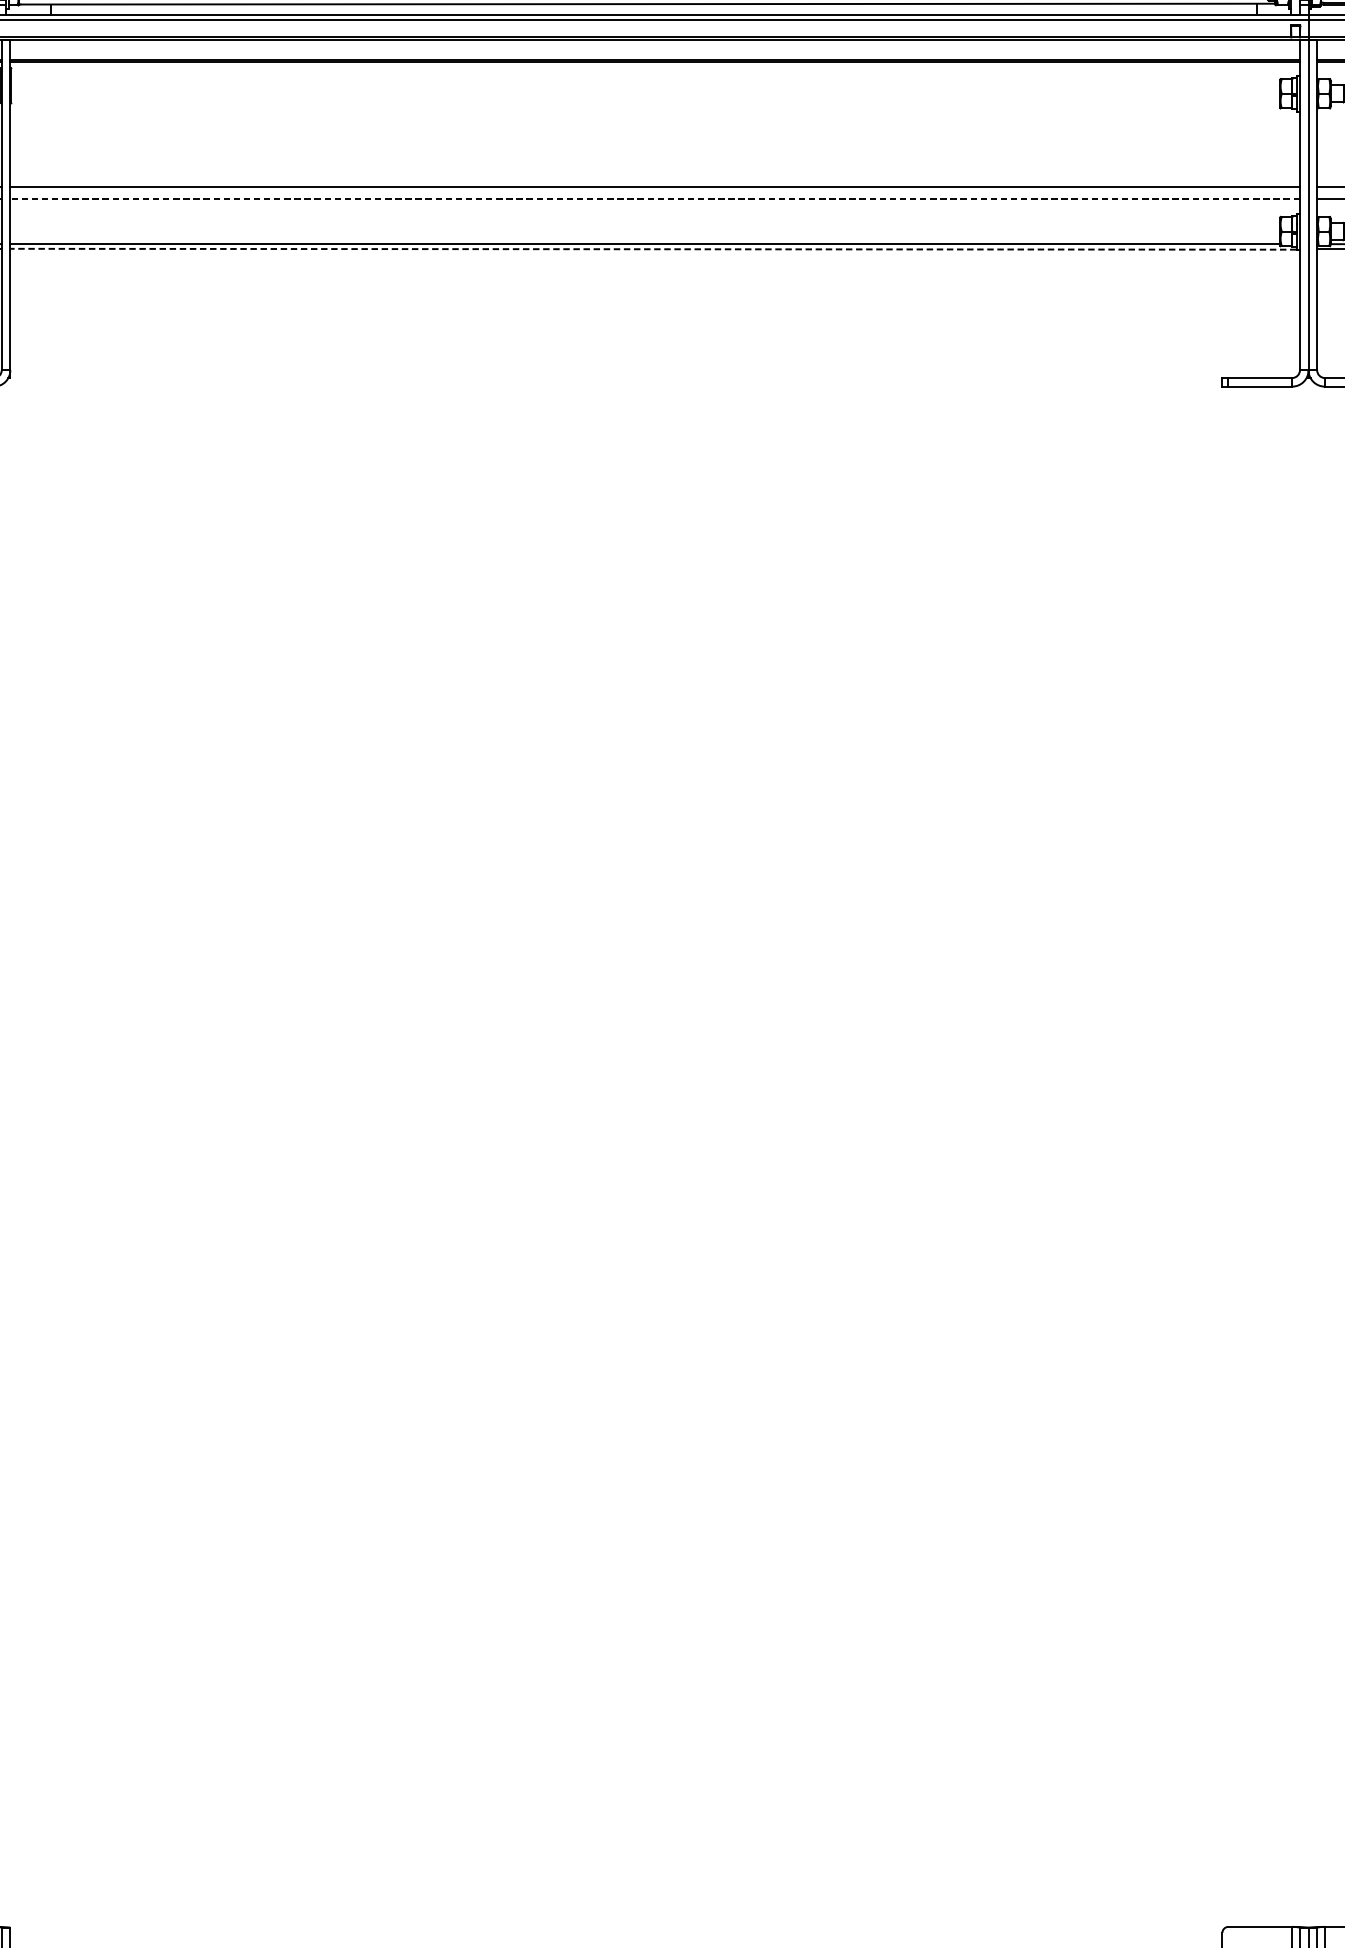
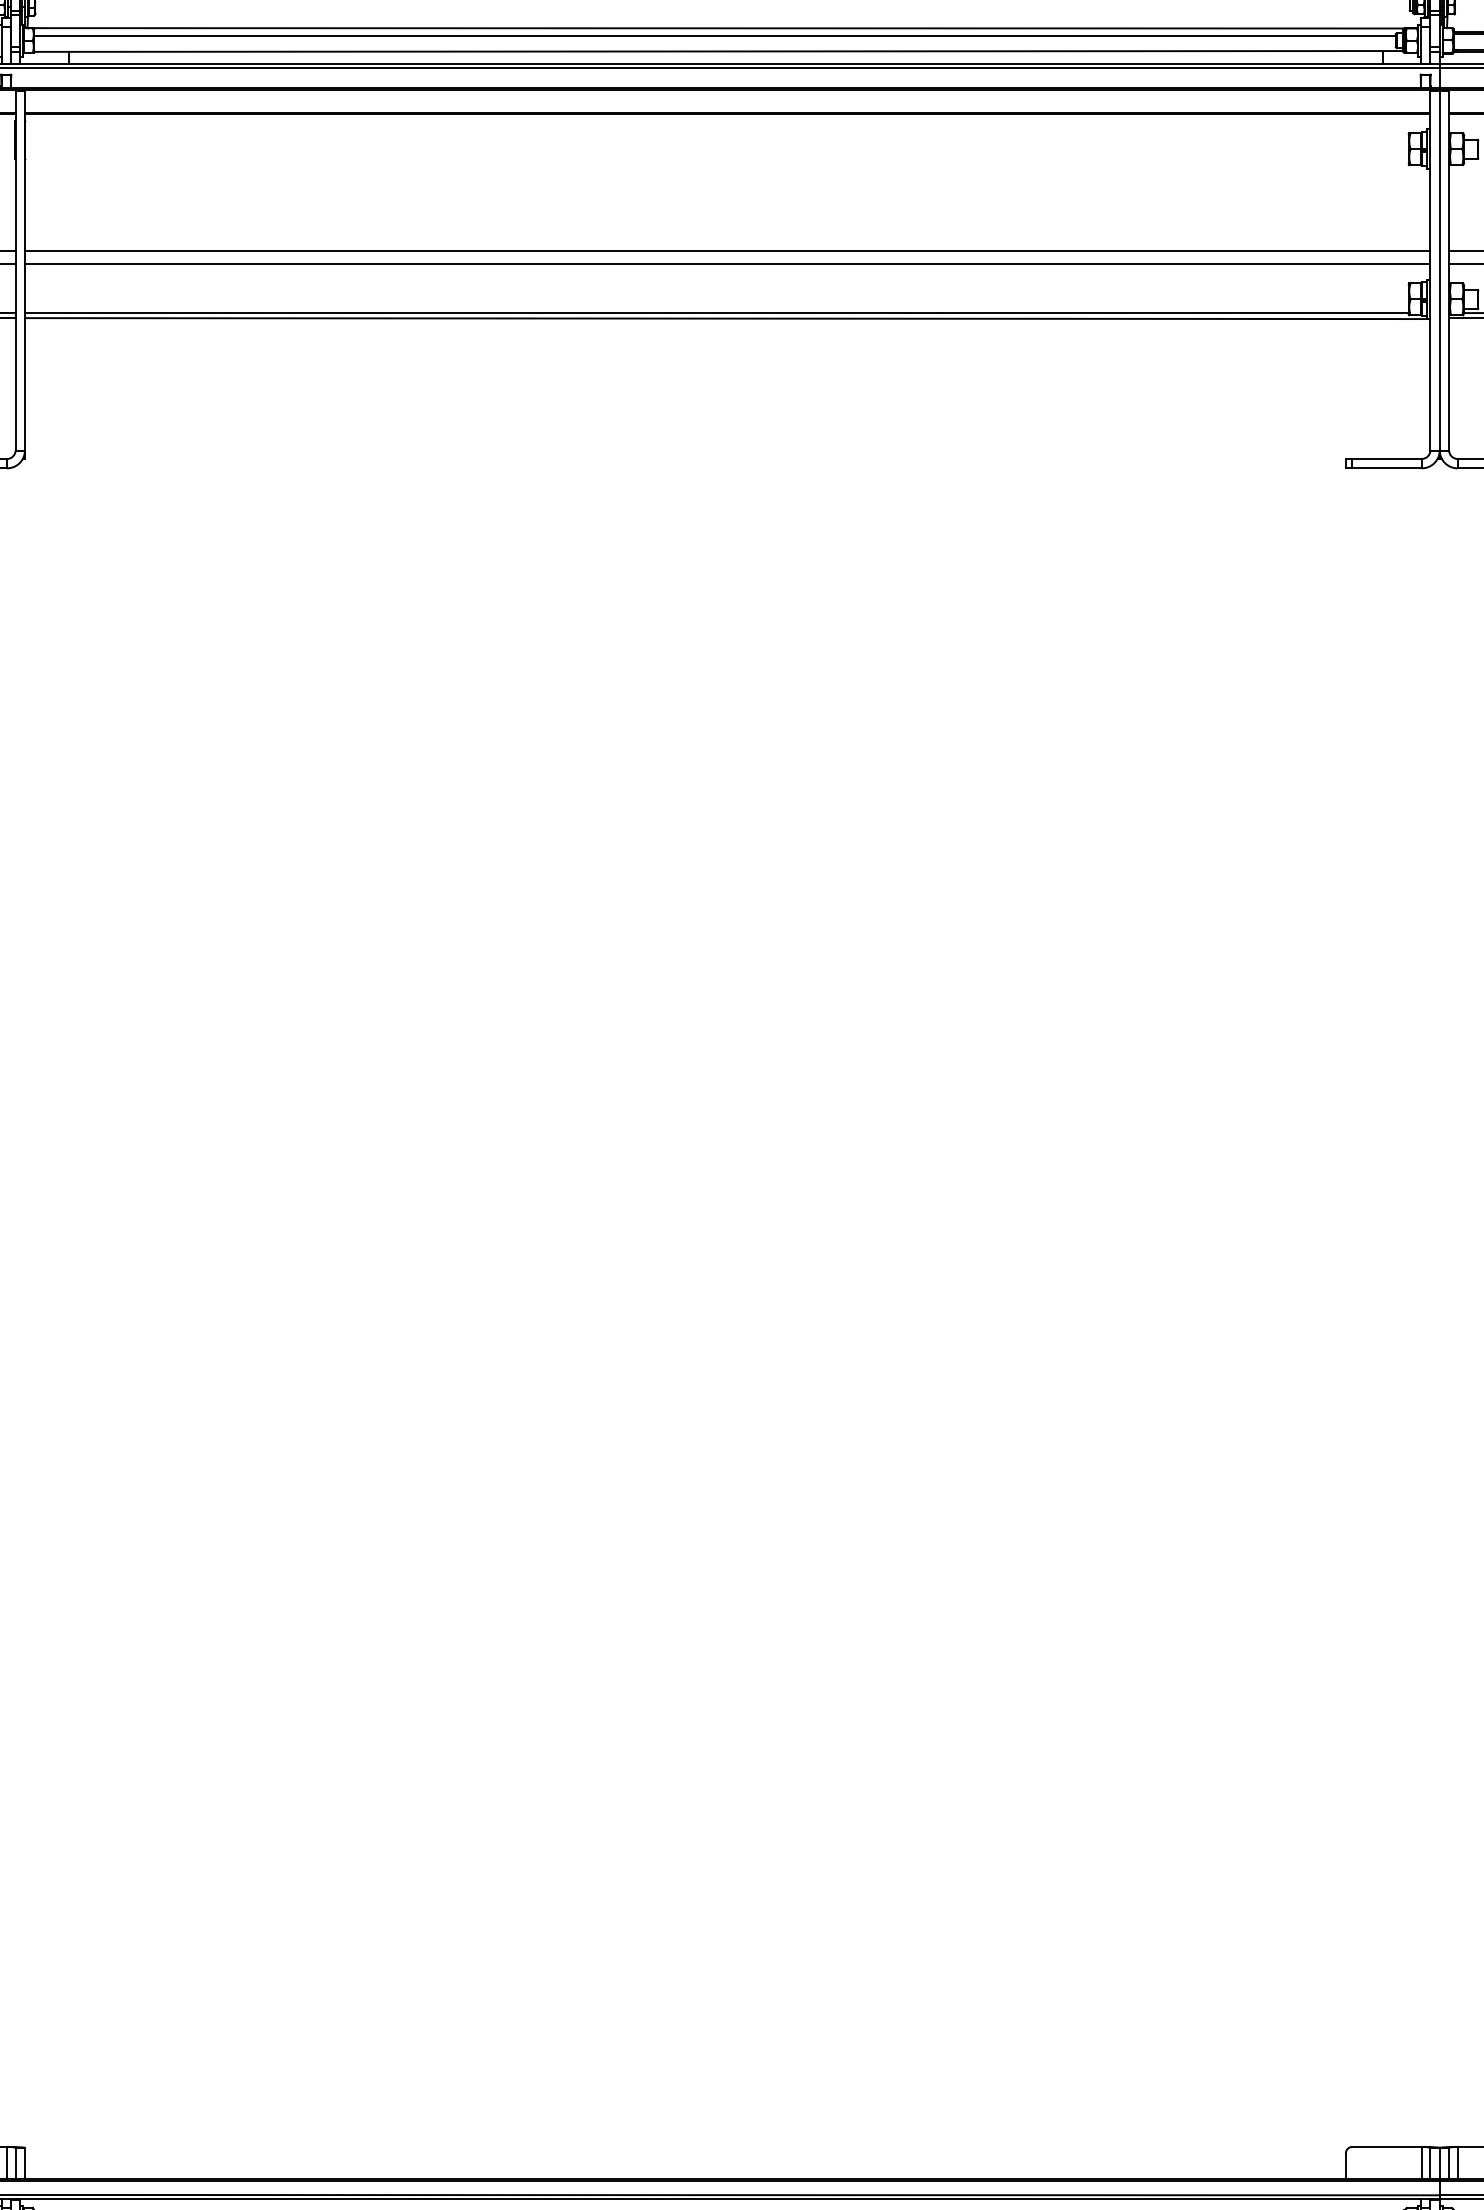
line: (655, 198) -> (727, 263), dashed -> solid
line: (653, 249) -> (725, 318), dashed -> solid

